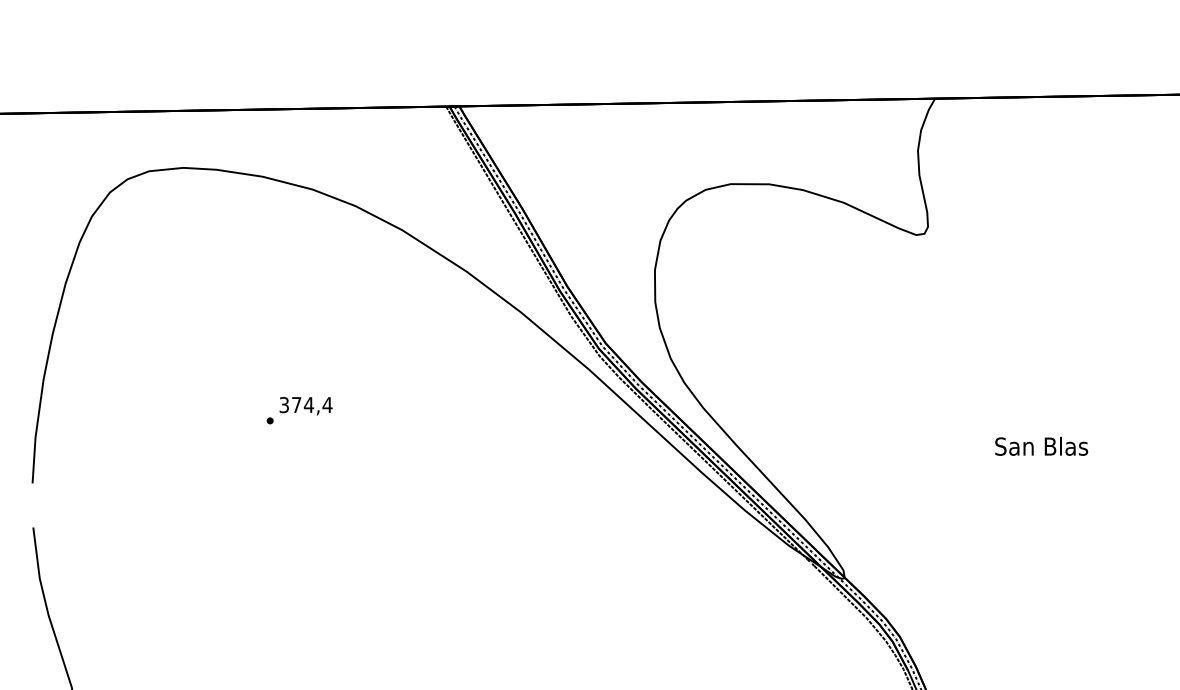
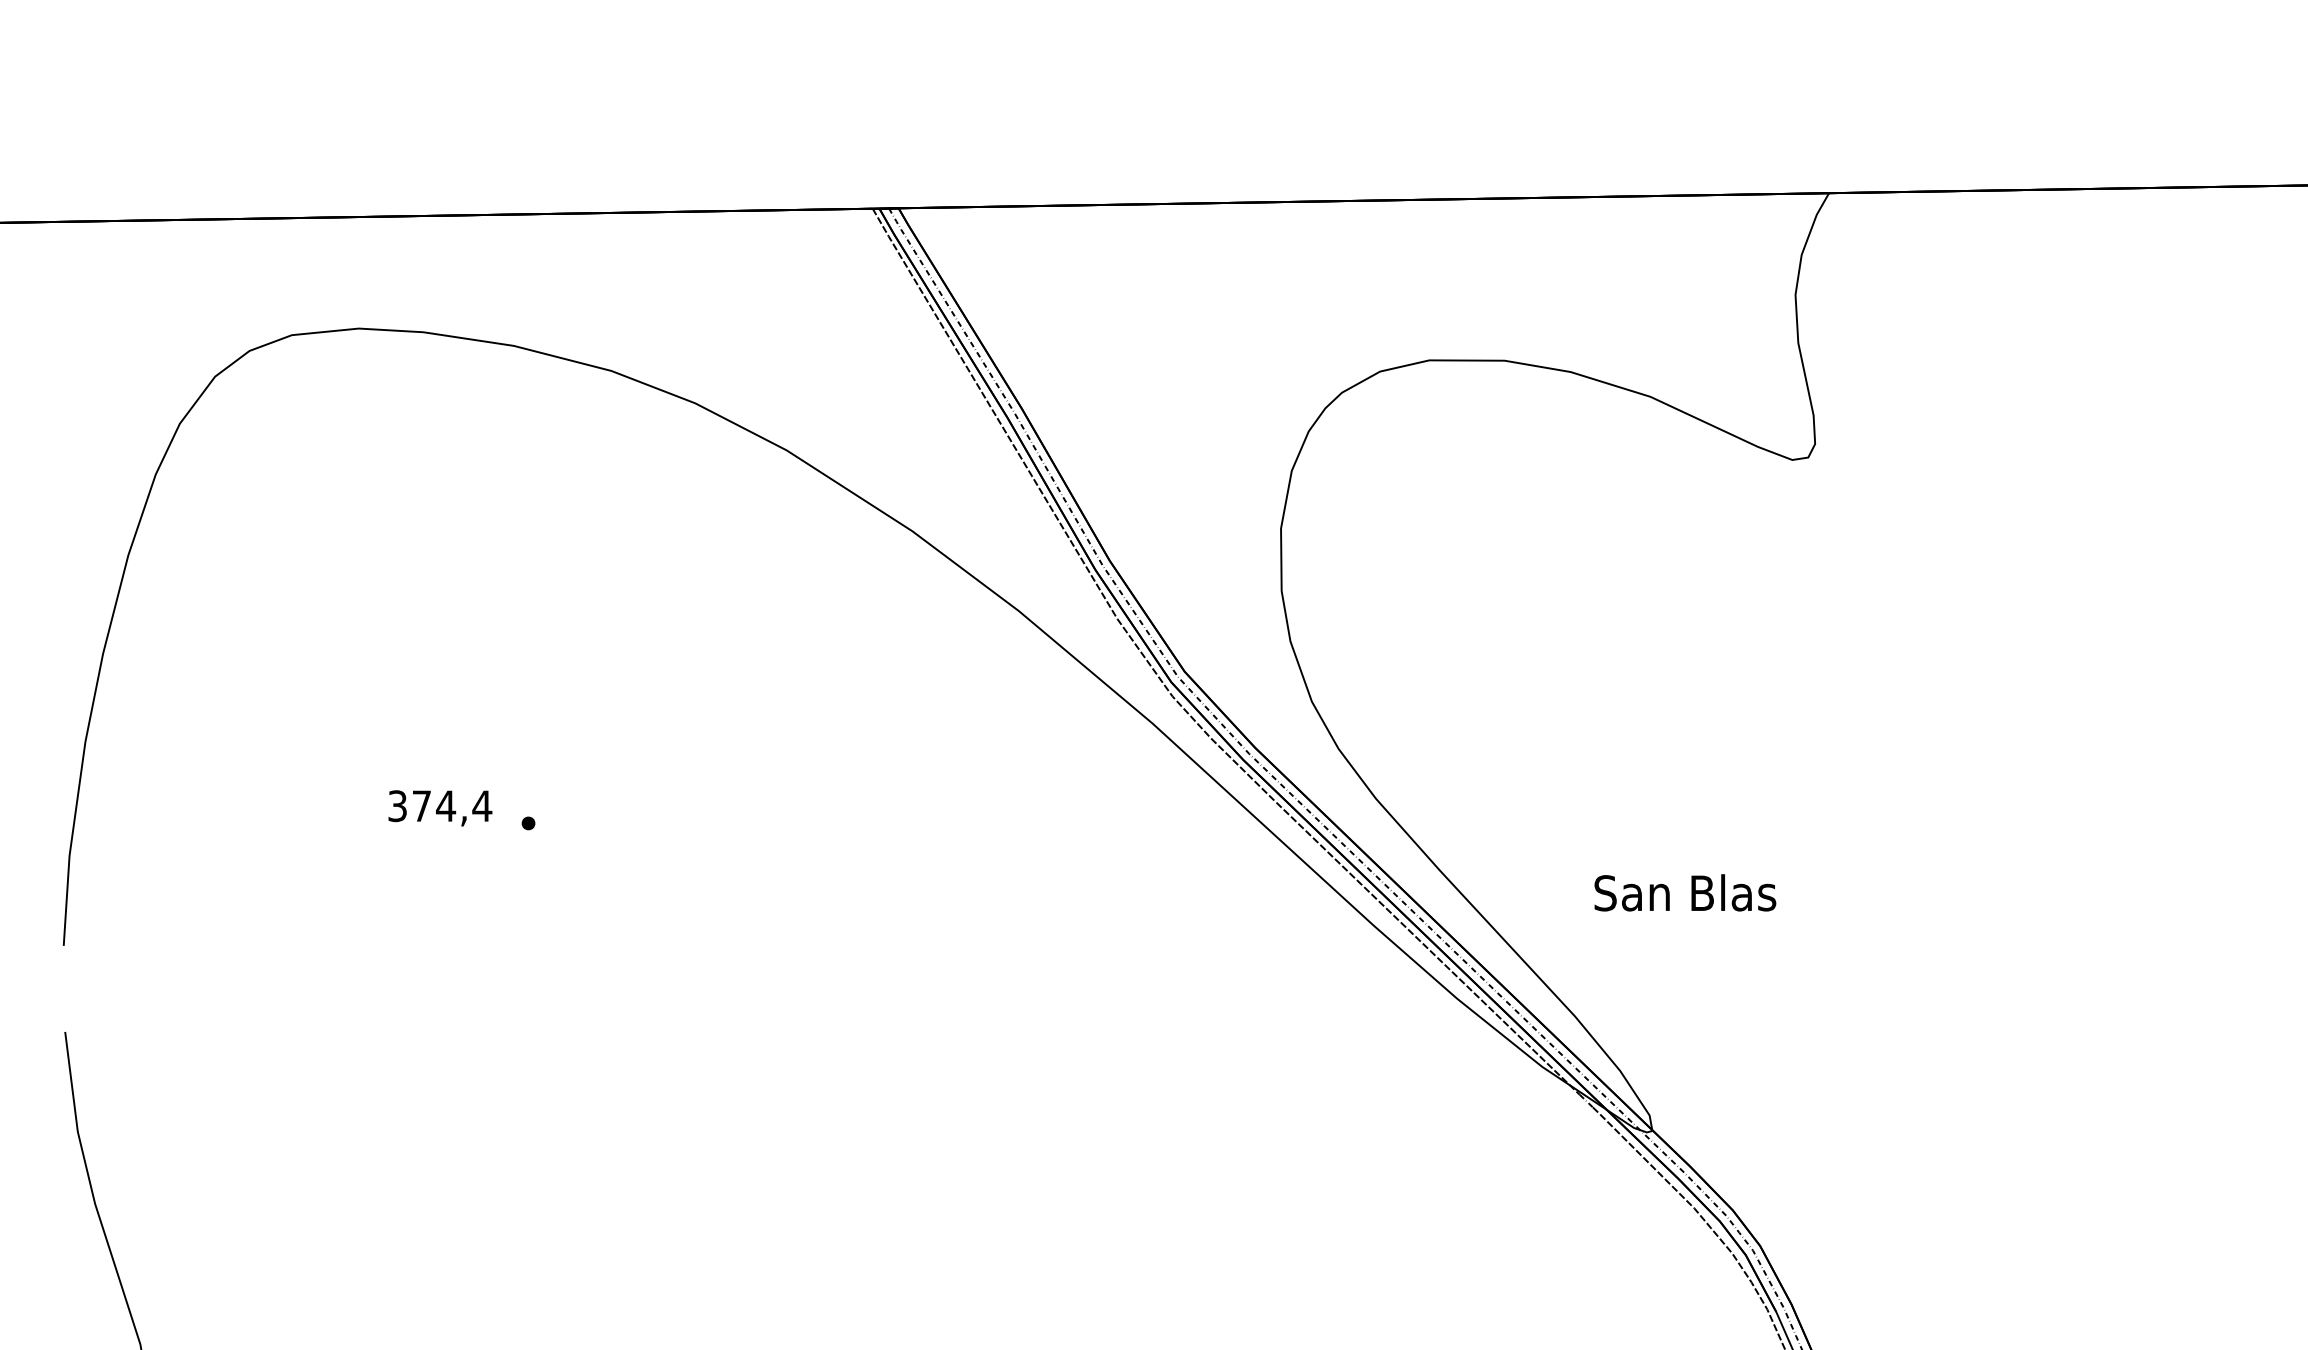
text: (305, 406) -> (439, 808), moved
text: (1041, 445) -> (1685, 891), moved

